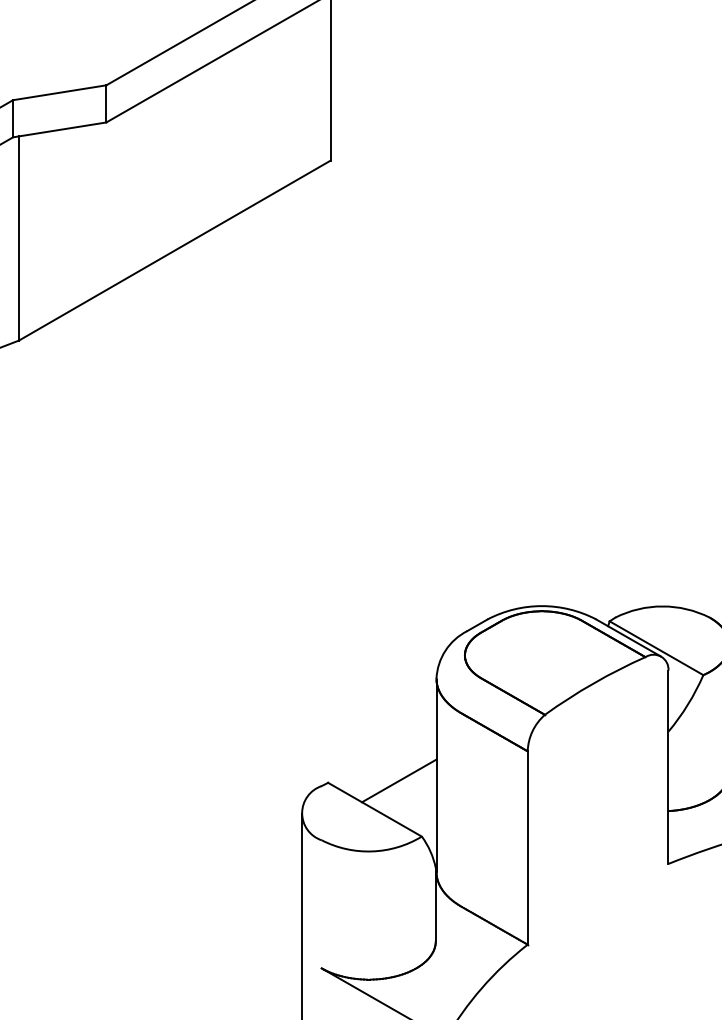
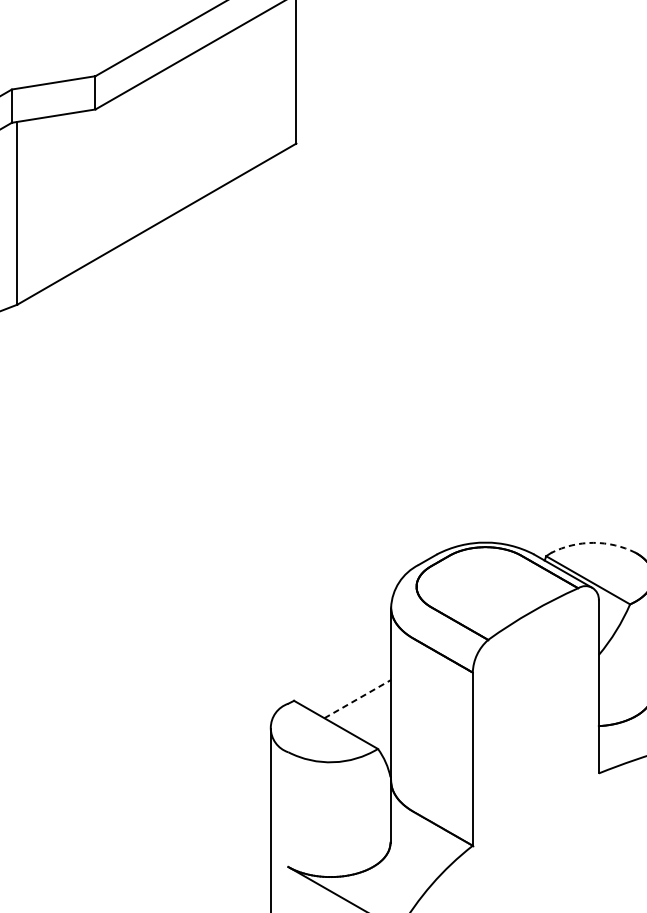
arc: (662, 606) -> (593, 542), solid -> dashed
line: (399, 780) -> (357, 698), solid -> dashed

